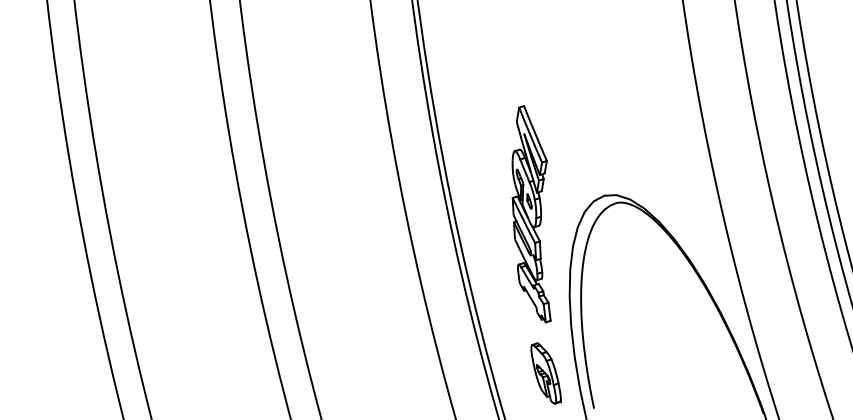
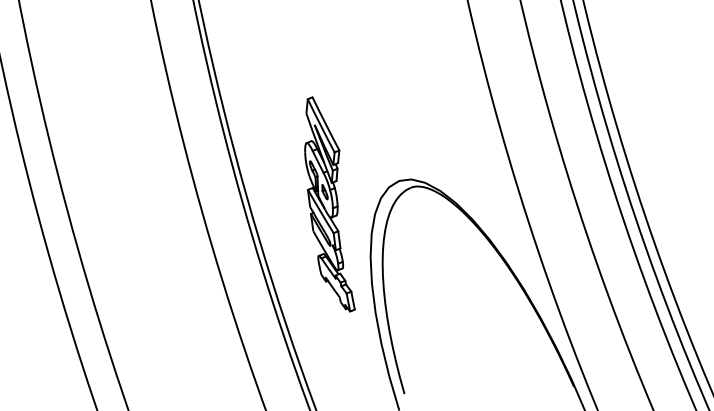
part: (545, 373) -> (353, 362), removed

